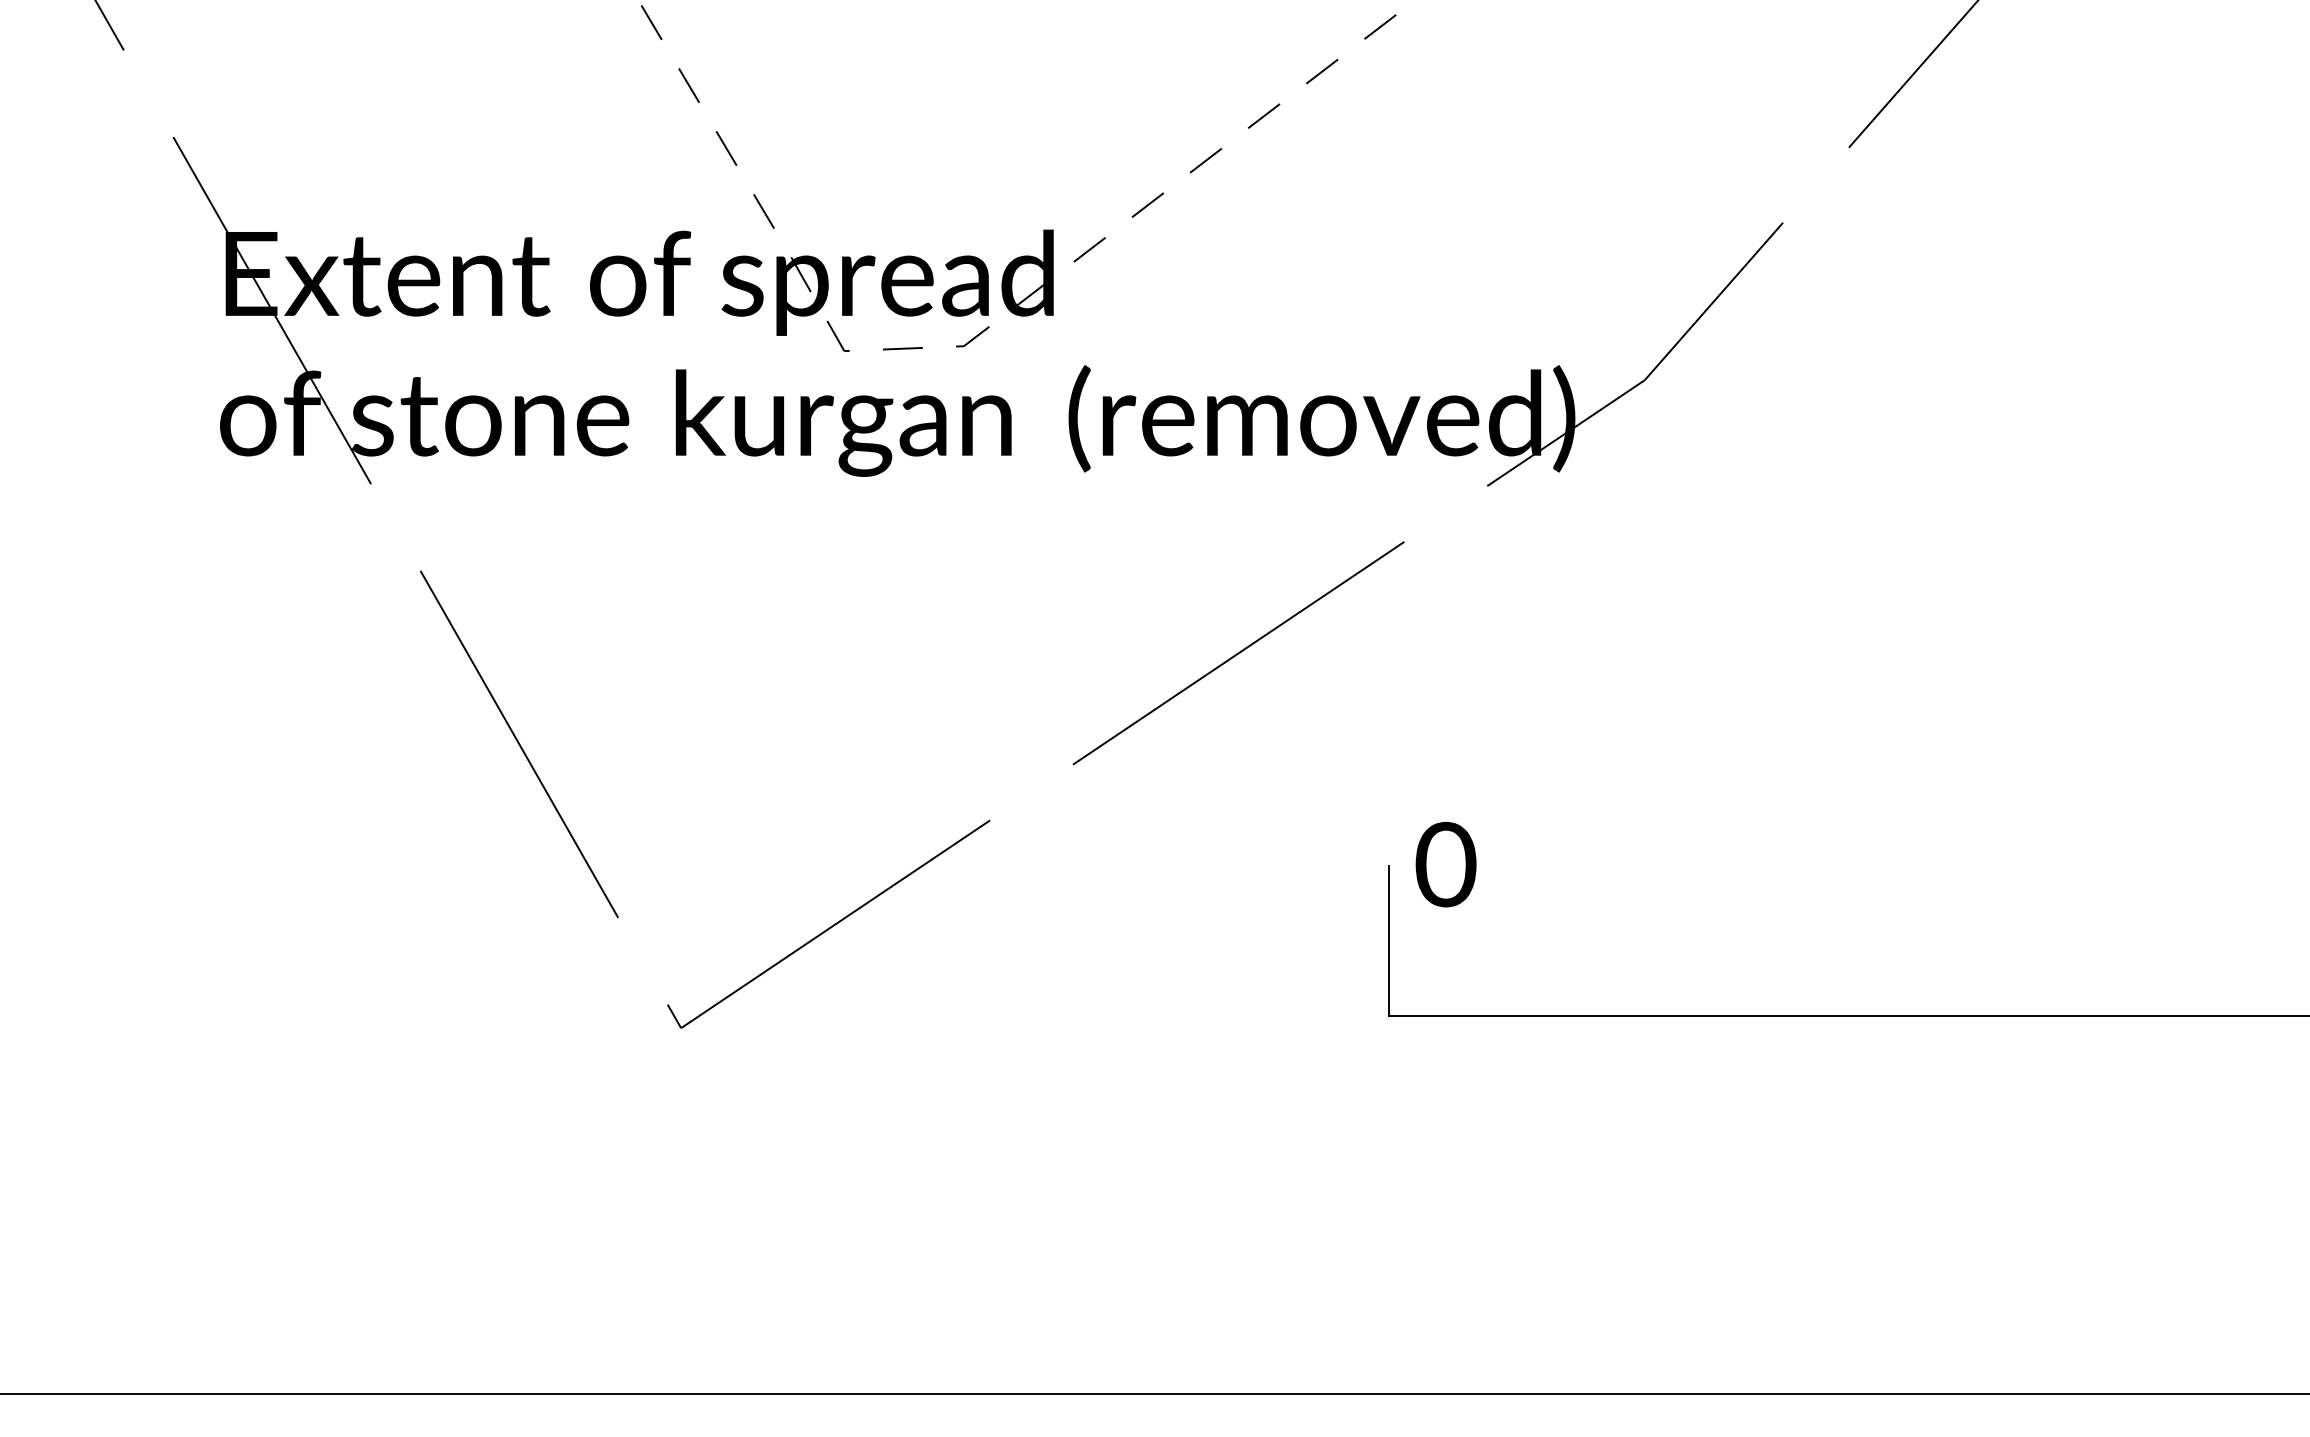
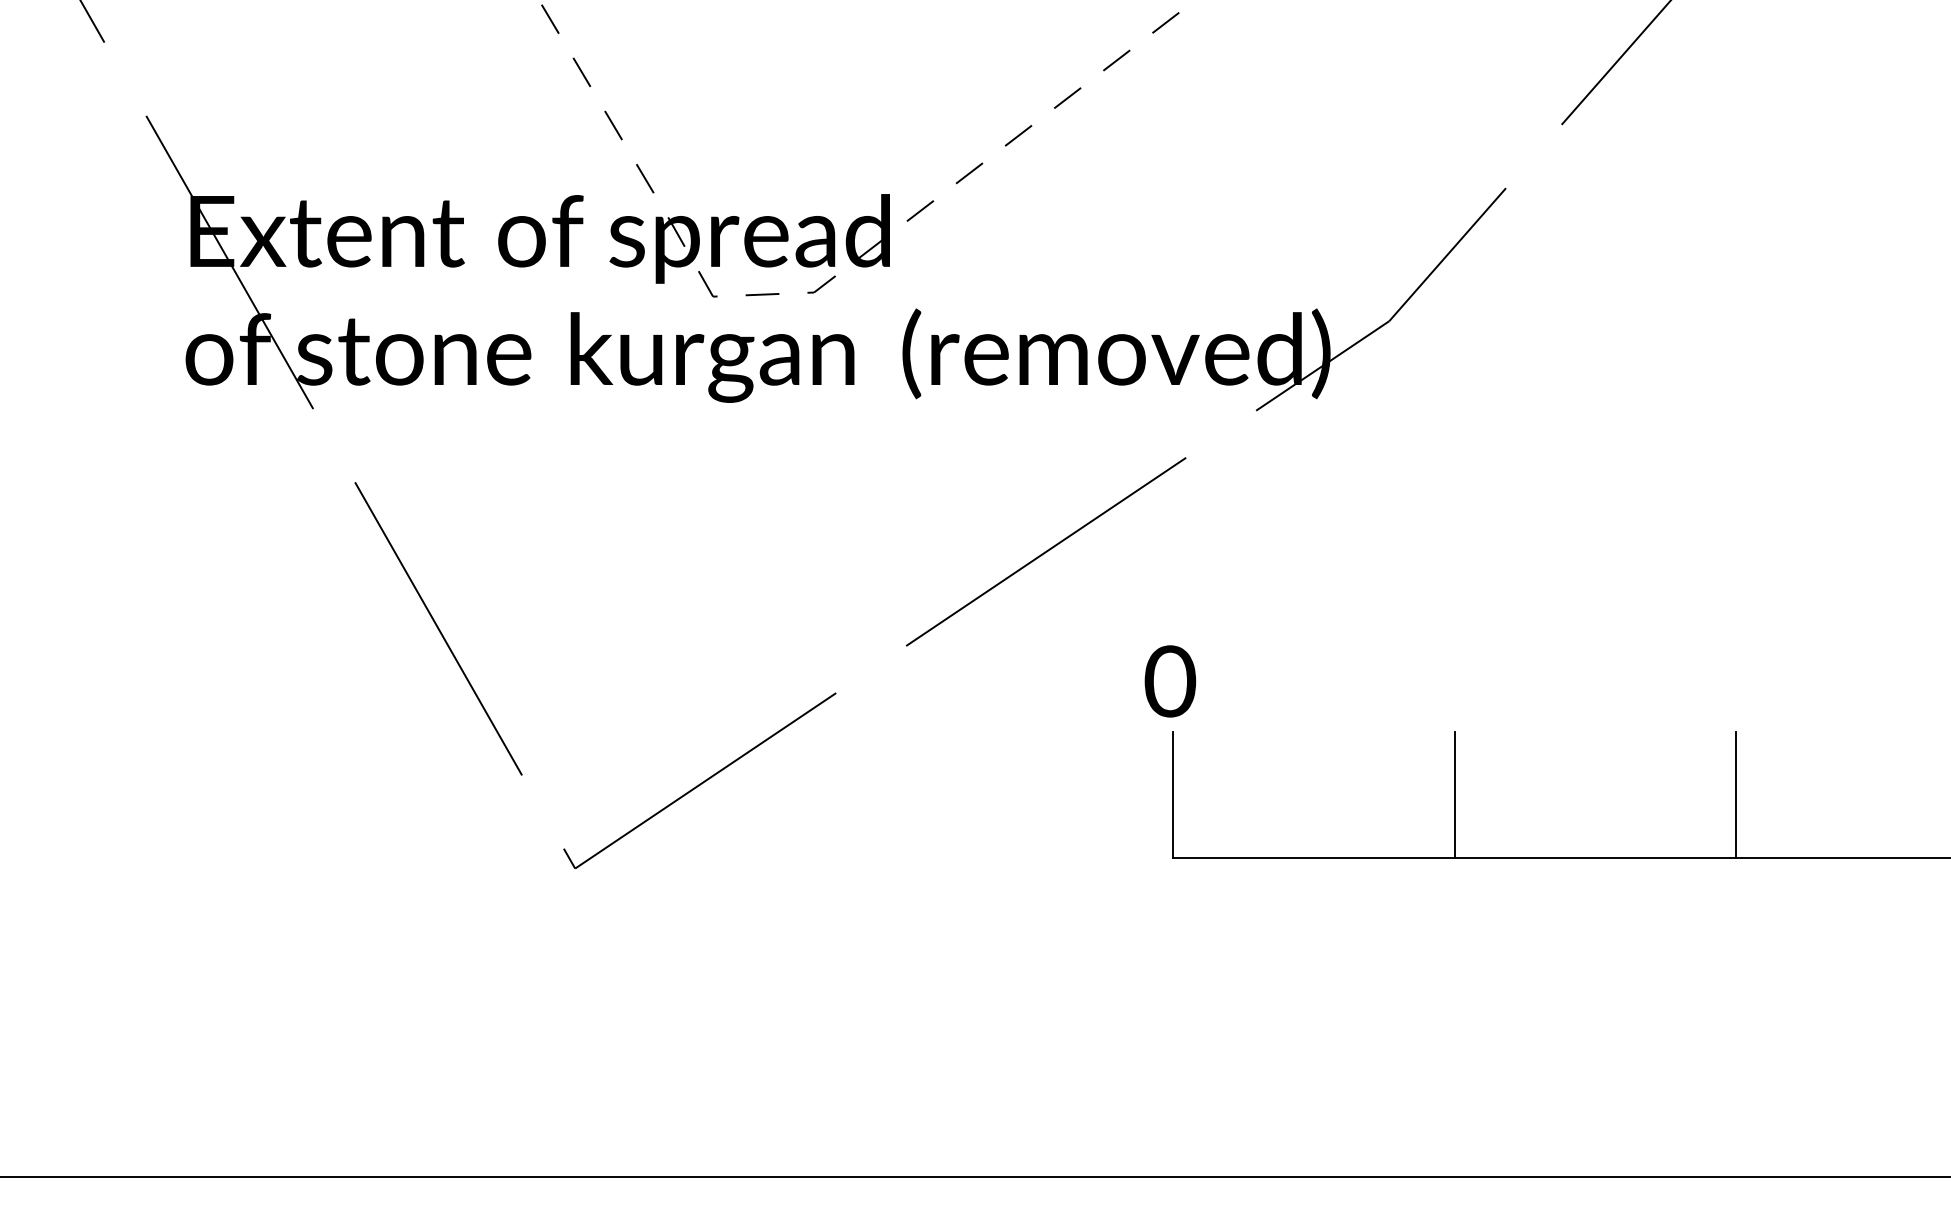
text: (1446, 864) -> (1170, 681), moved
line: (1722, 940) -> (1454, 794), added
line: (2054, 940) -> (1735, 794), added

